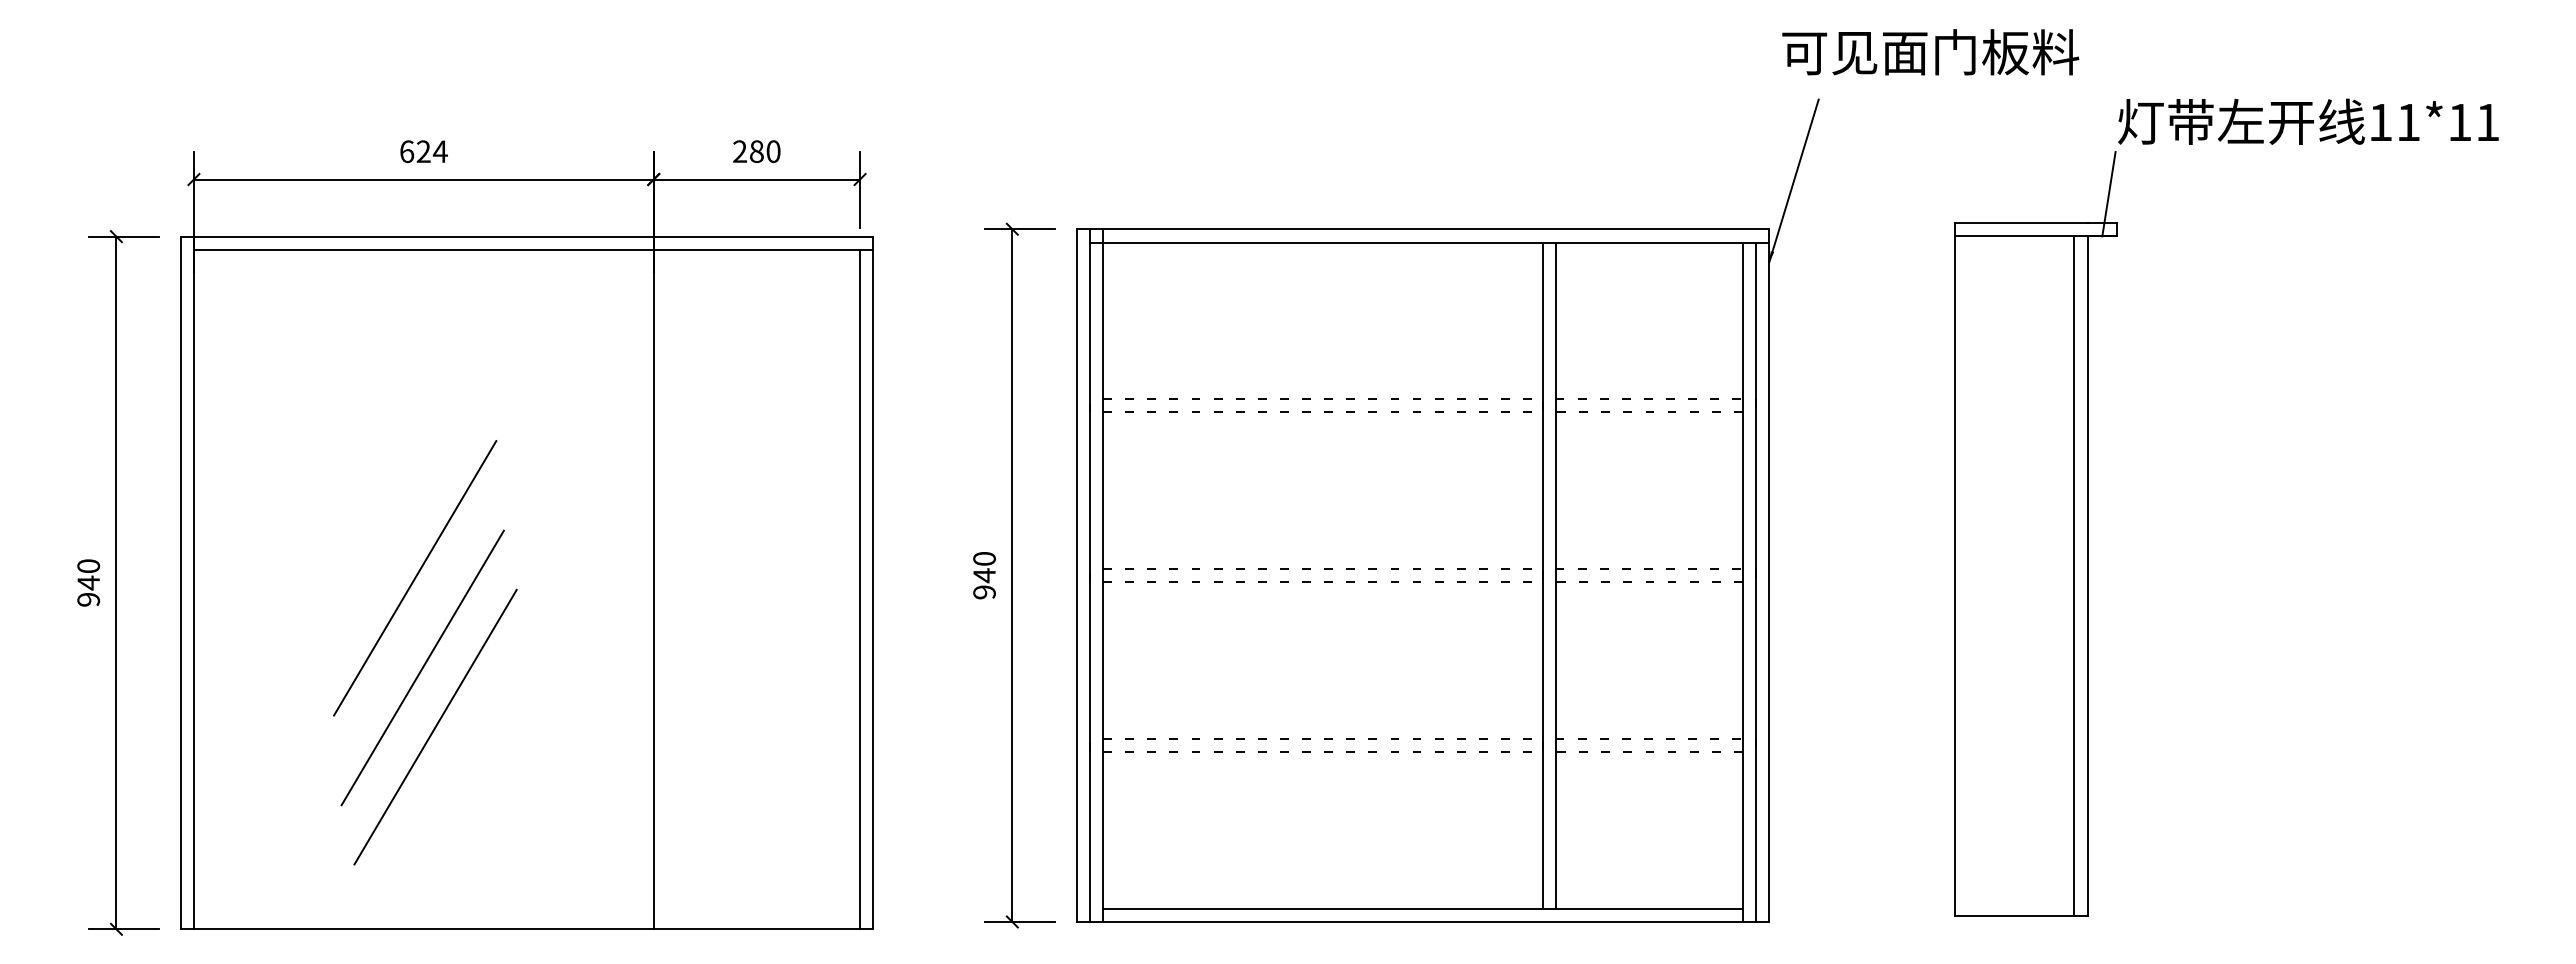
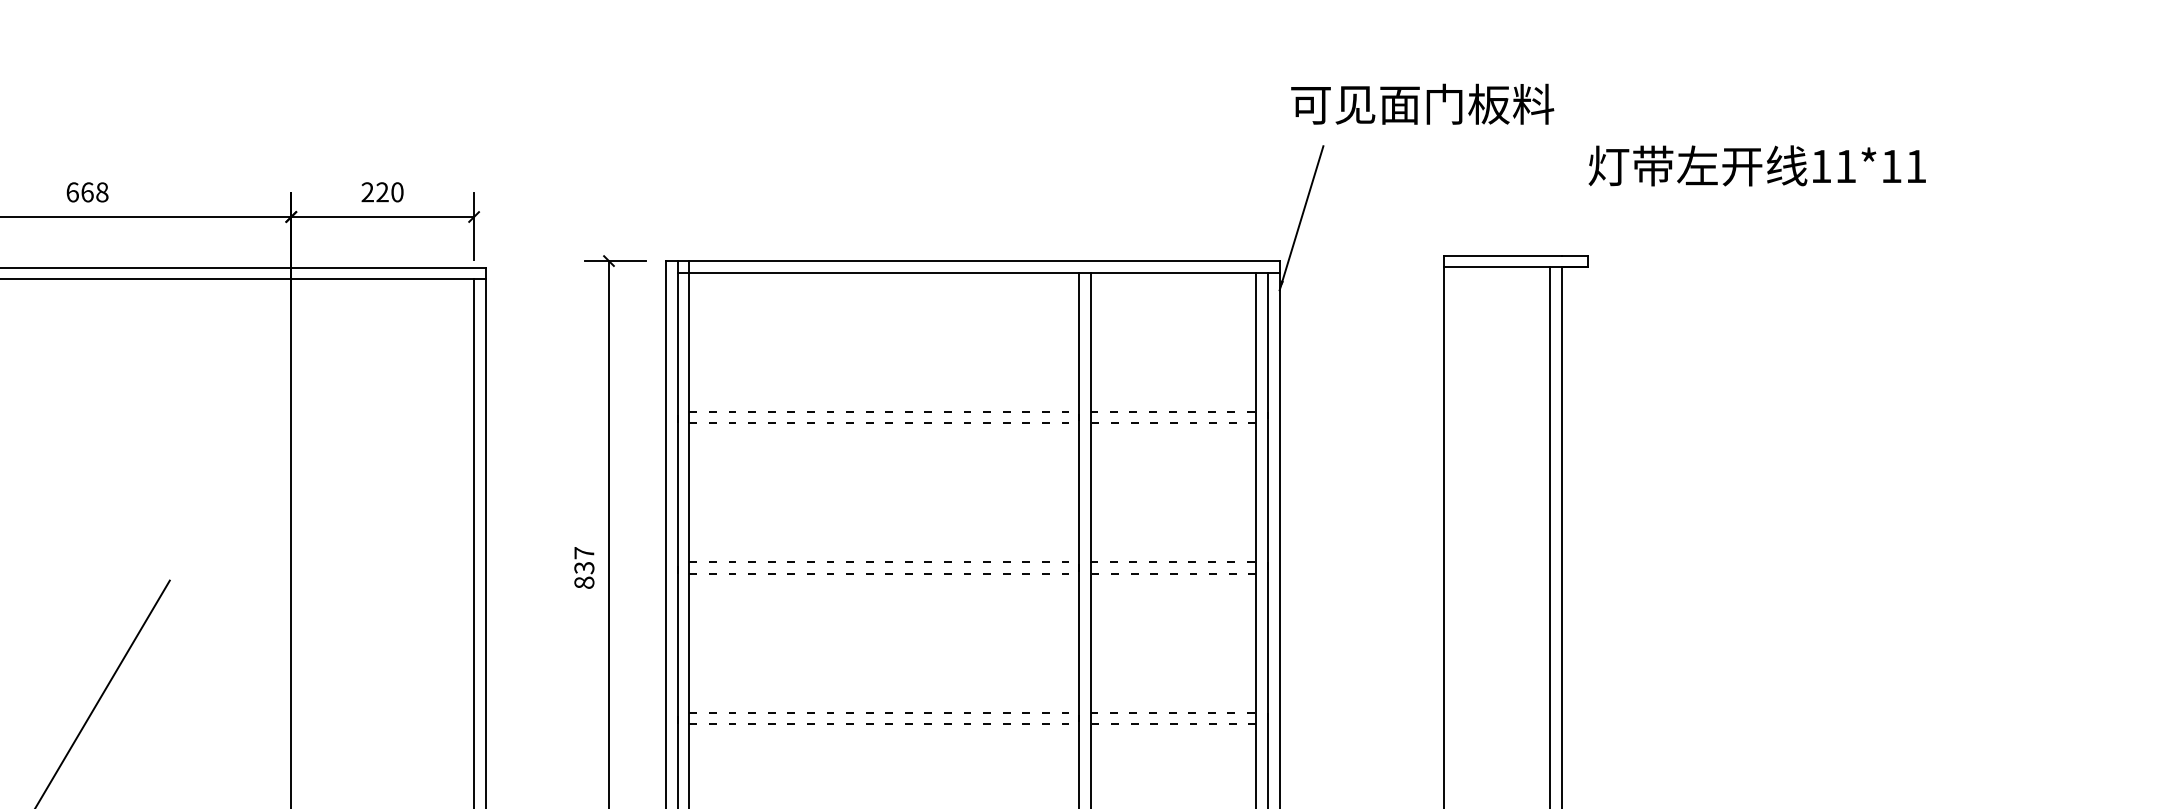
text: (431, 151) -> (94, 192), 624 -> 668
text: (756, 151) -> (382, 192), 280 -> 220
line: (2108, 194) -> (1580, 230), removed
text: (984, 575) -> (584, 567), 940 -> 837
line: (415, 578) -> (80, 570), removed
line: (422, 667) -> (86, 649), removed

